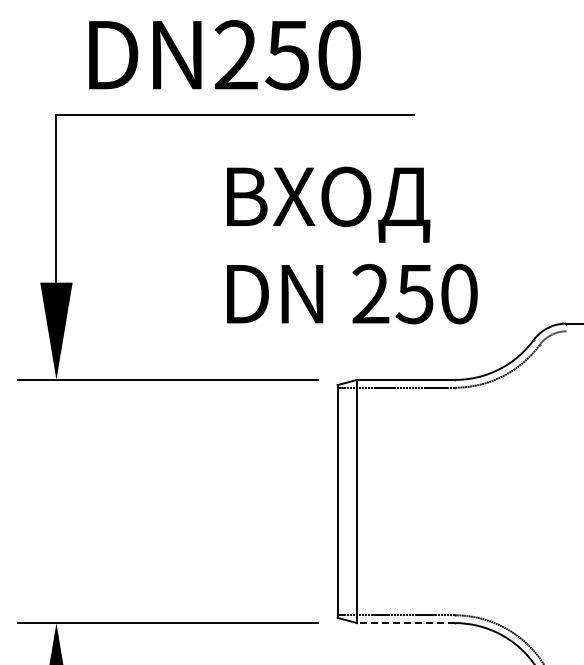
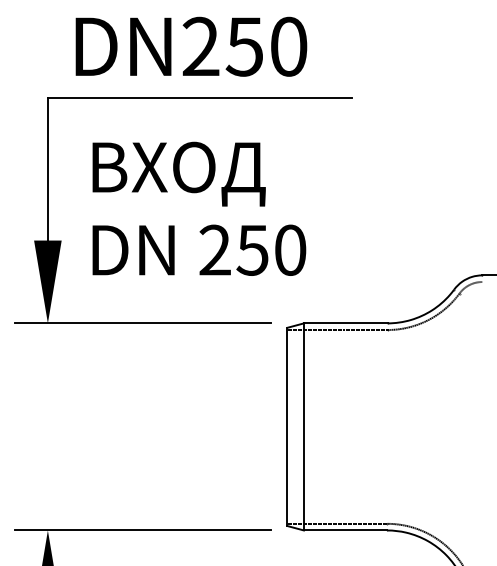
text: (352, 245) -> (199, 208), moved
line: (406, 623) -> (346, 530), dashed -> solid

